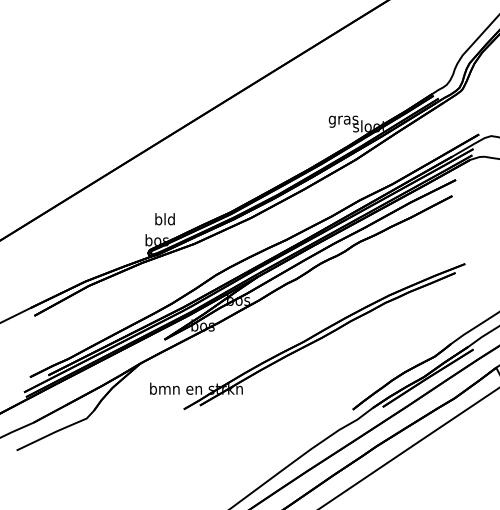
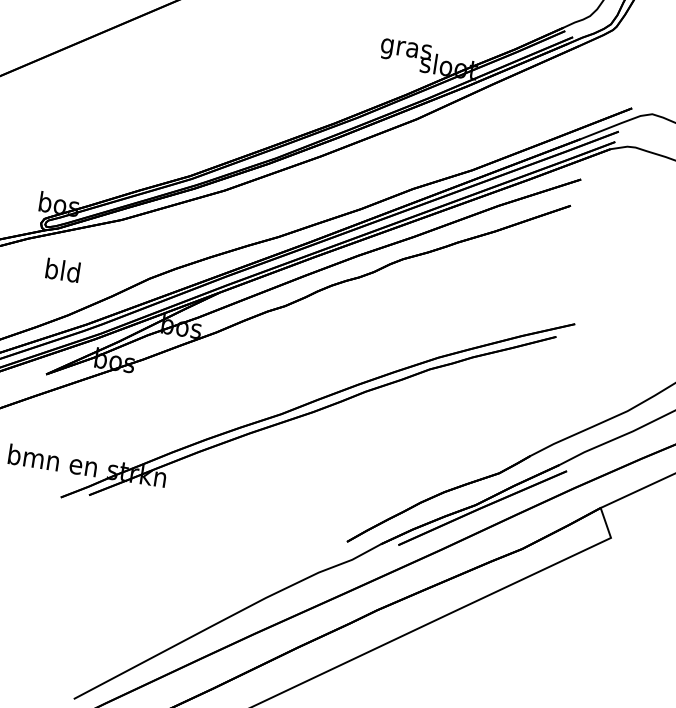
text: (164, 219) -> (61, 270), moved

